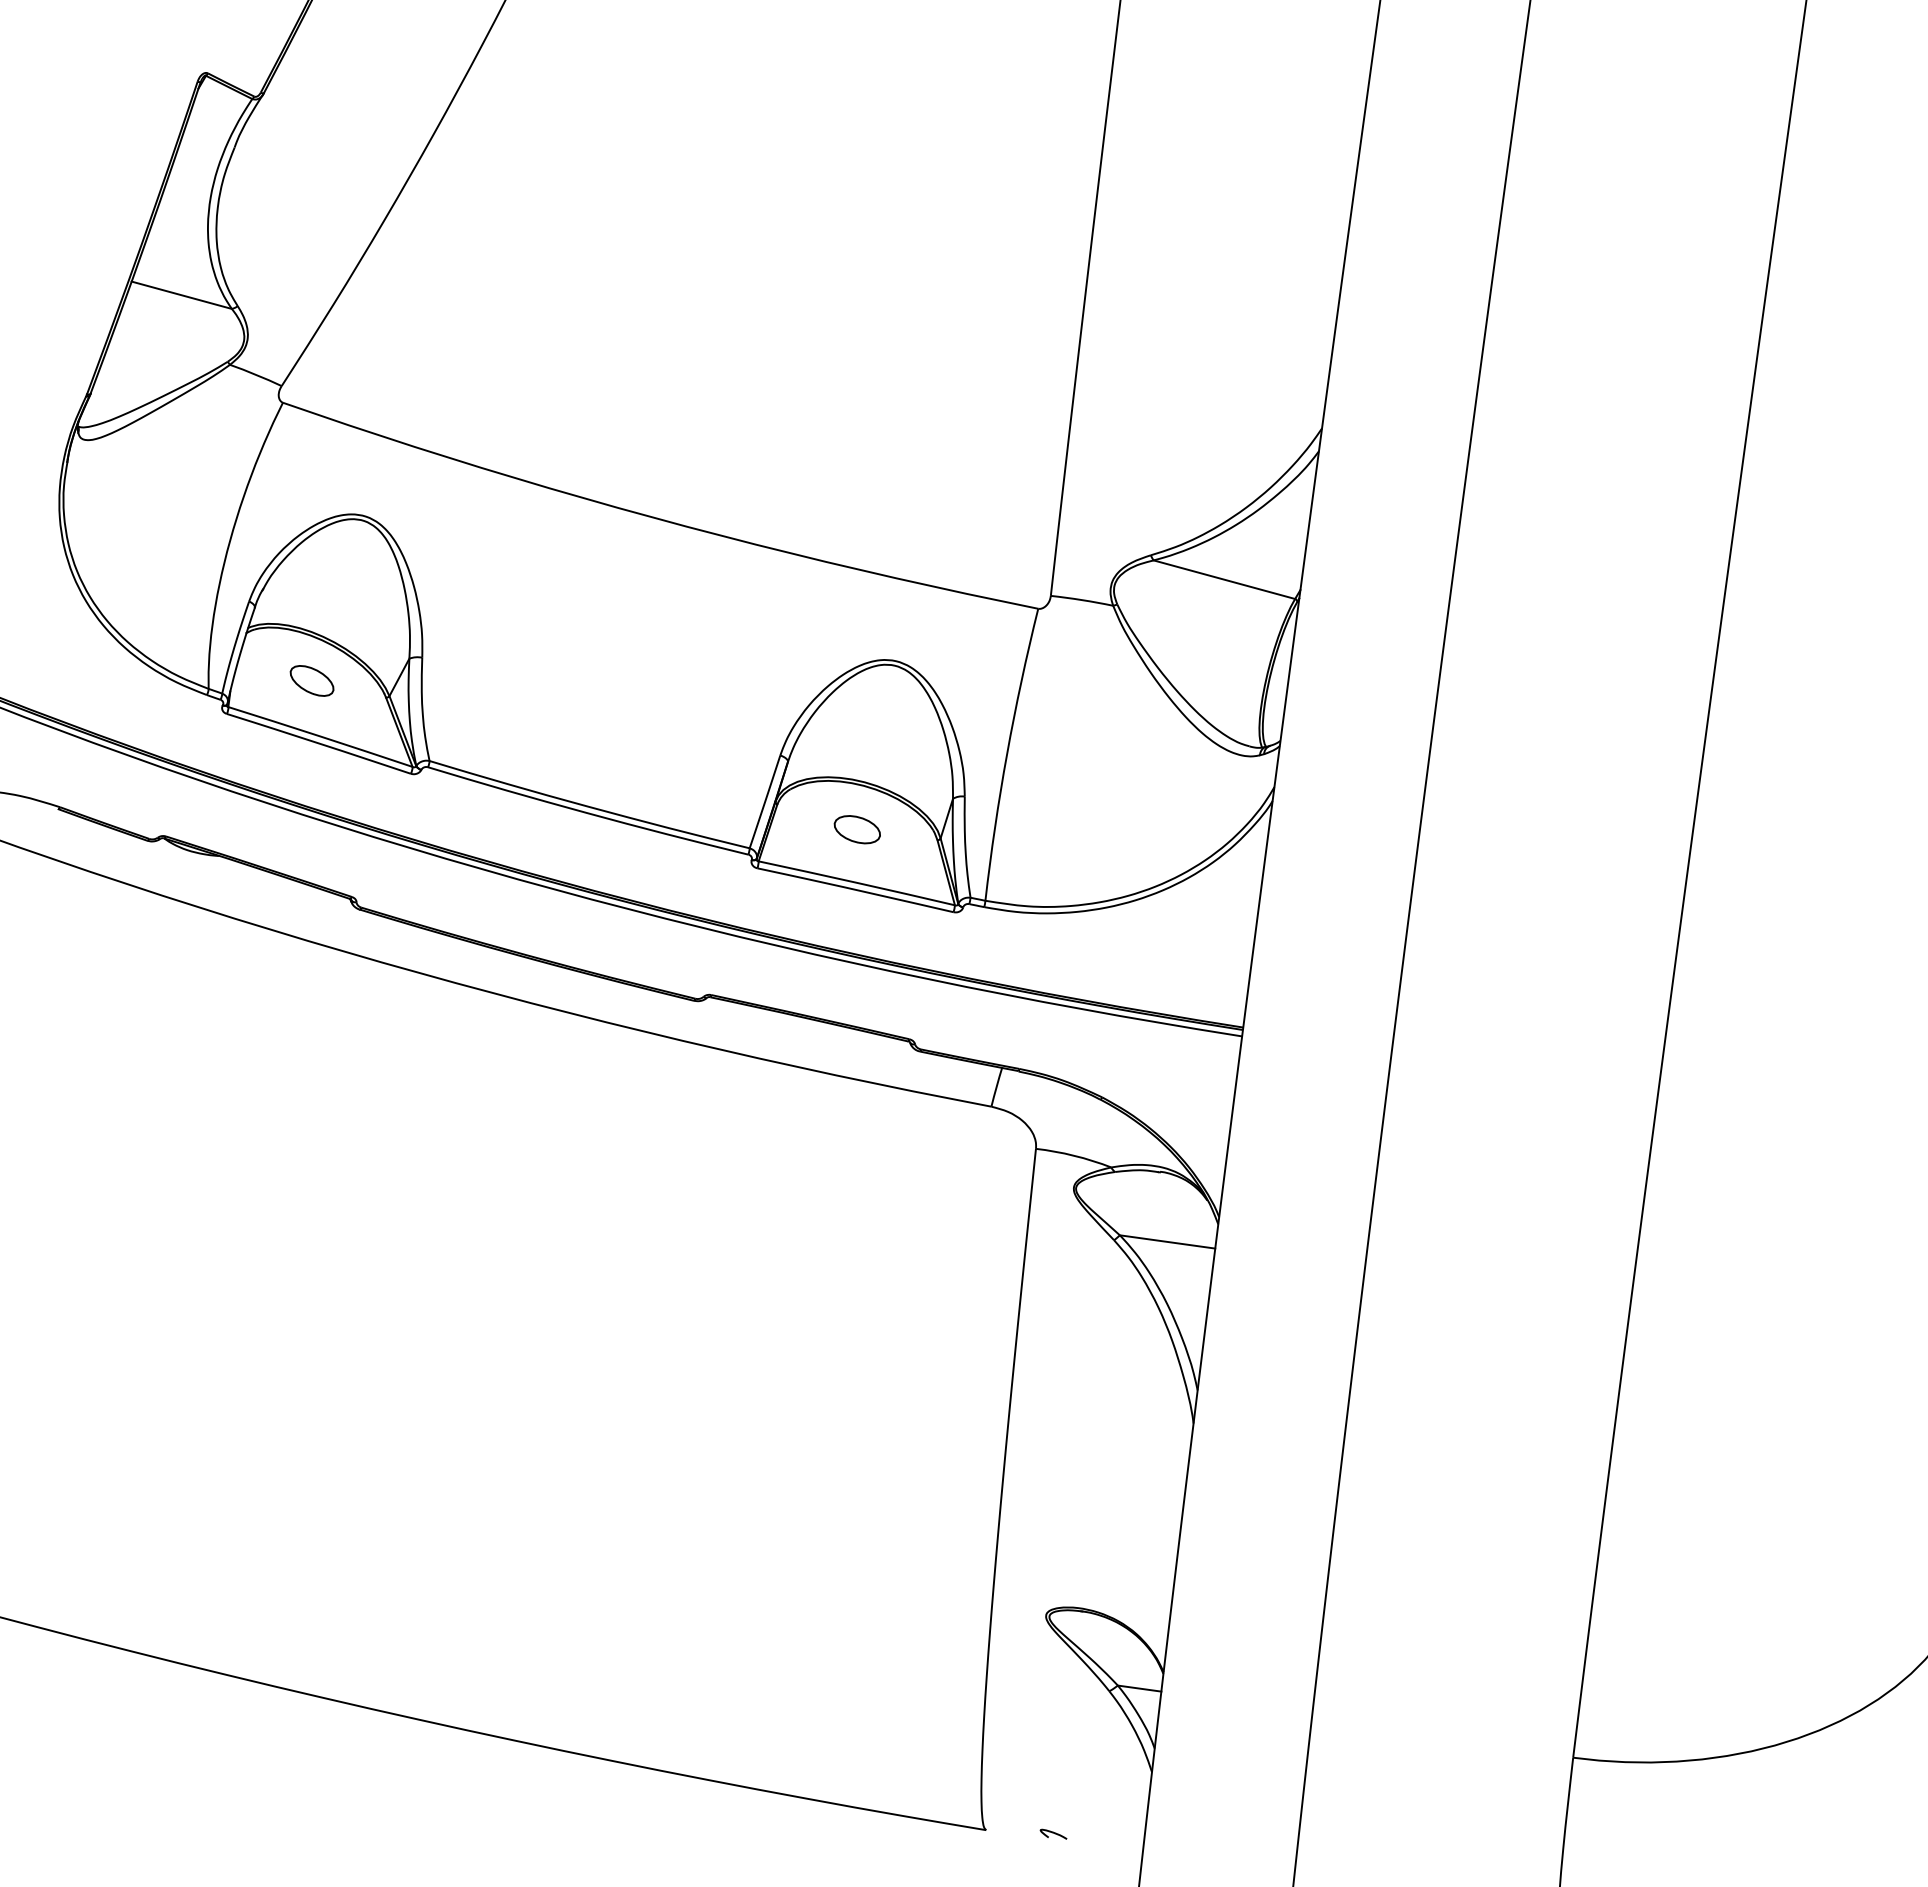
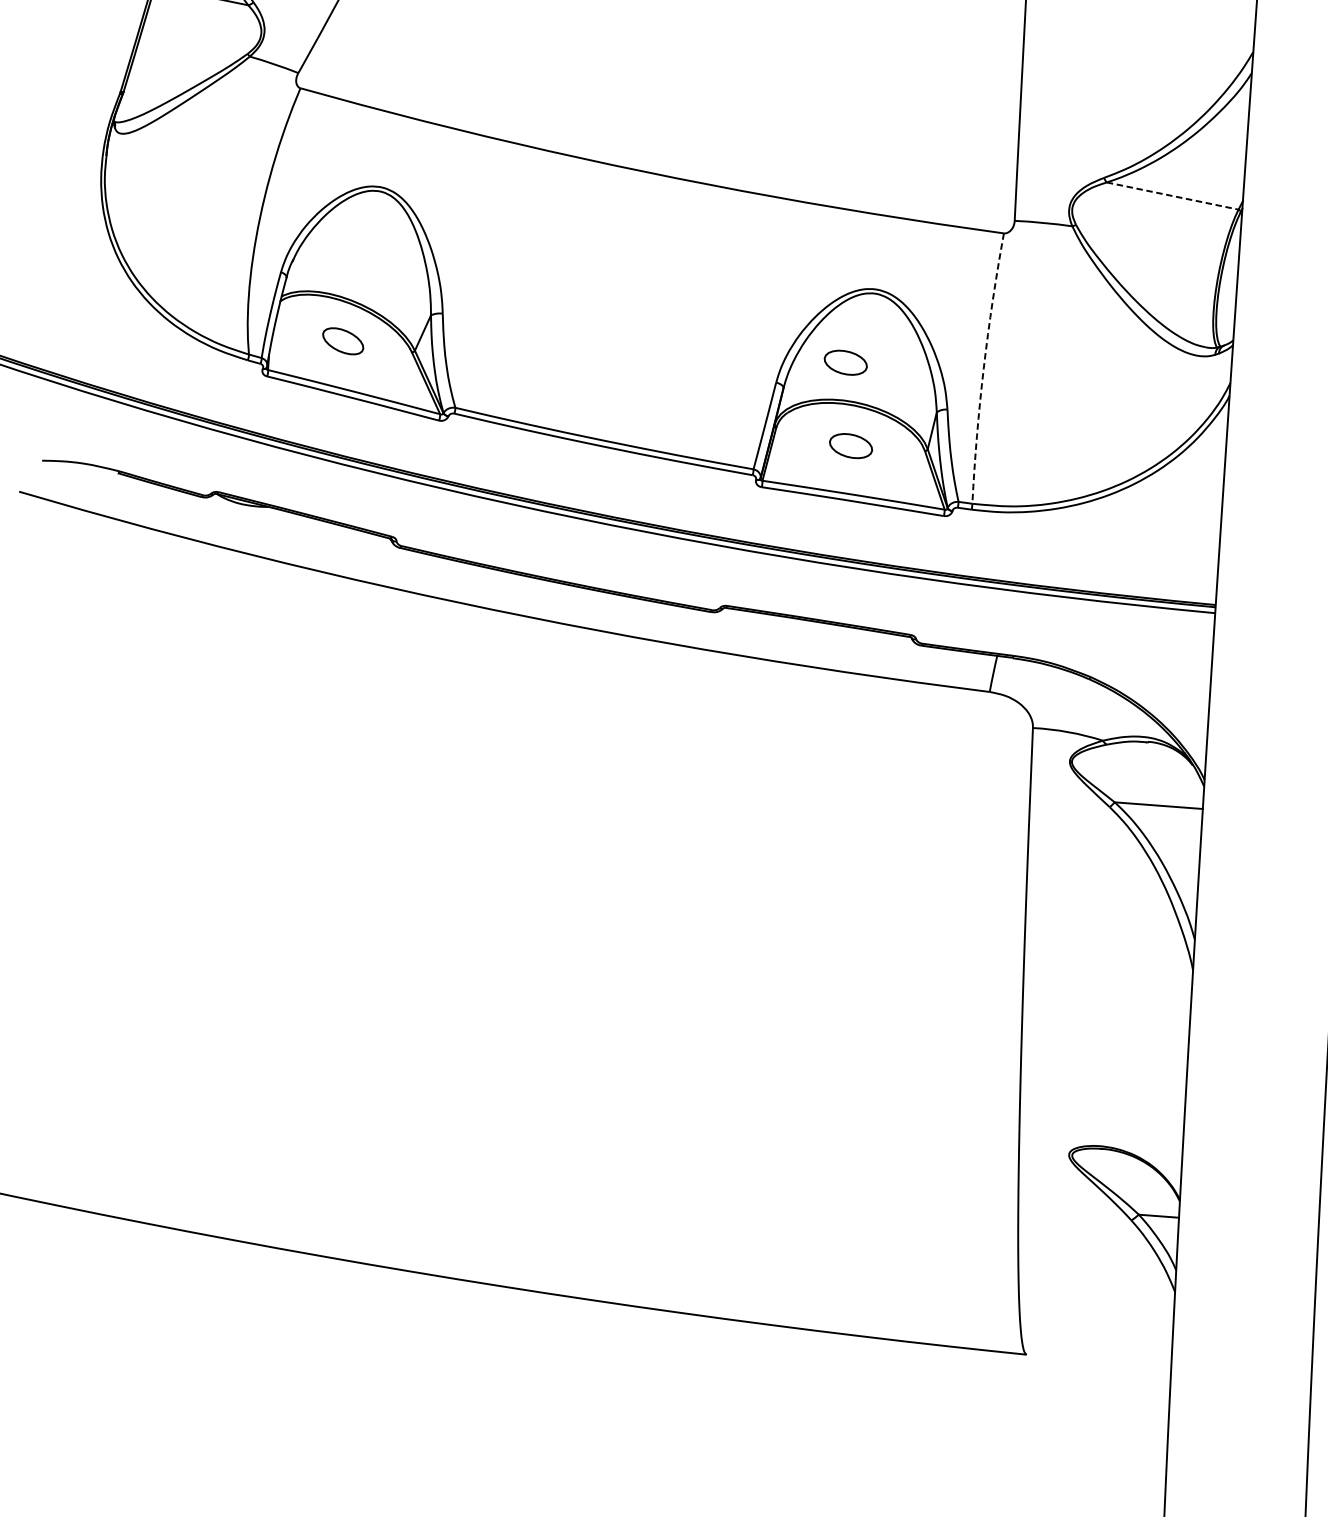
line: (1224, 579) -> (1172, 195), solid -> dashed
part: (856, 738) -> (844, 362), added
arc: (1007, 753) -> (984, 367), solid -> dashed
curve: (1053, 1833) -> (1088, 1353), removed

